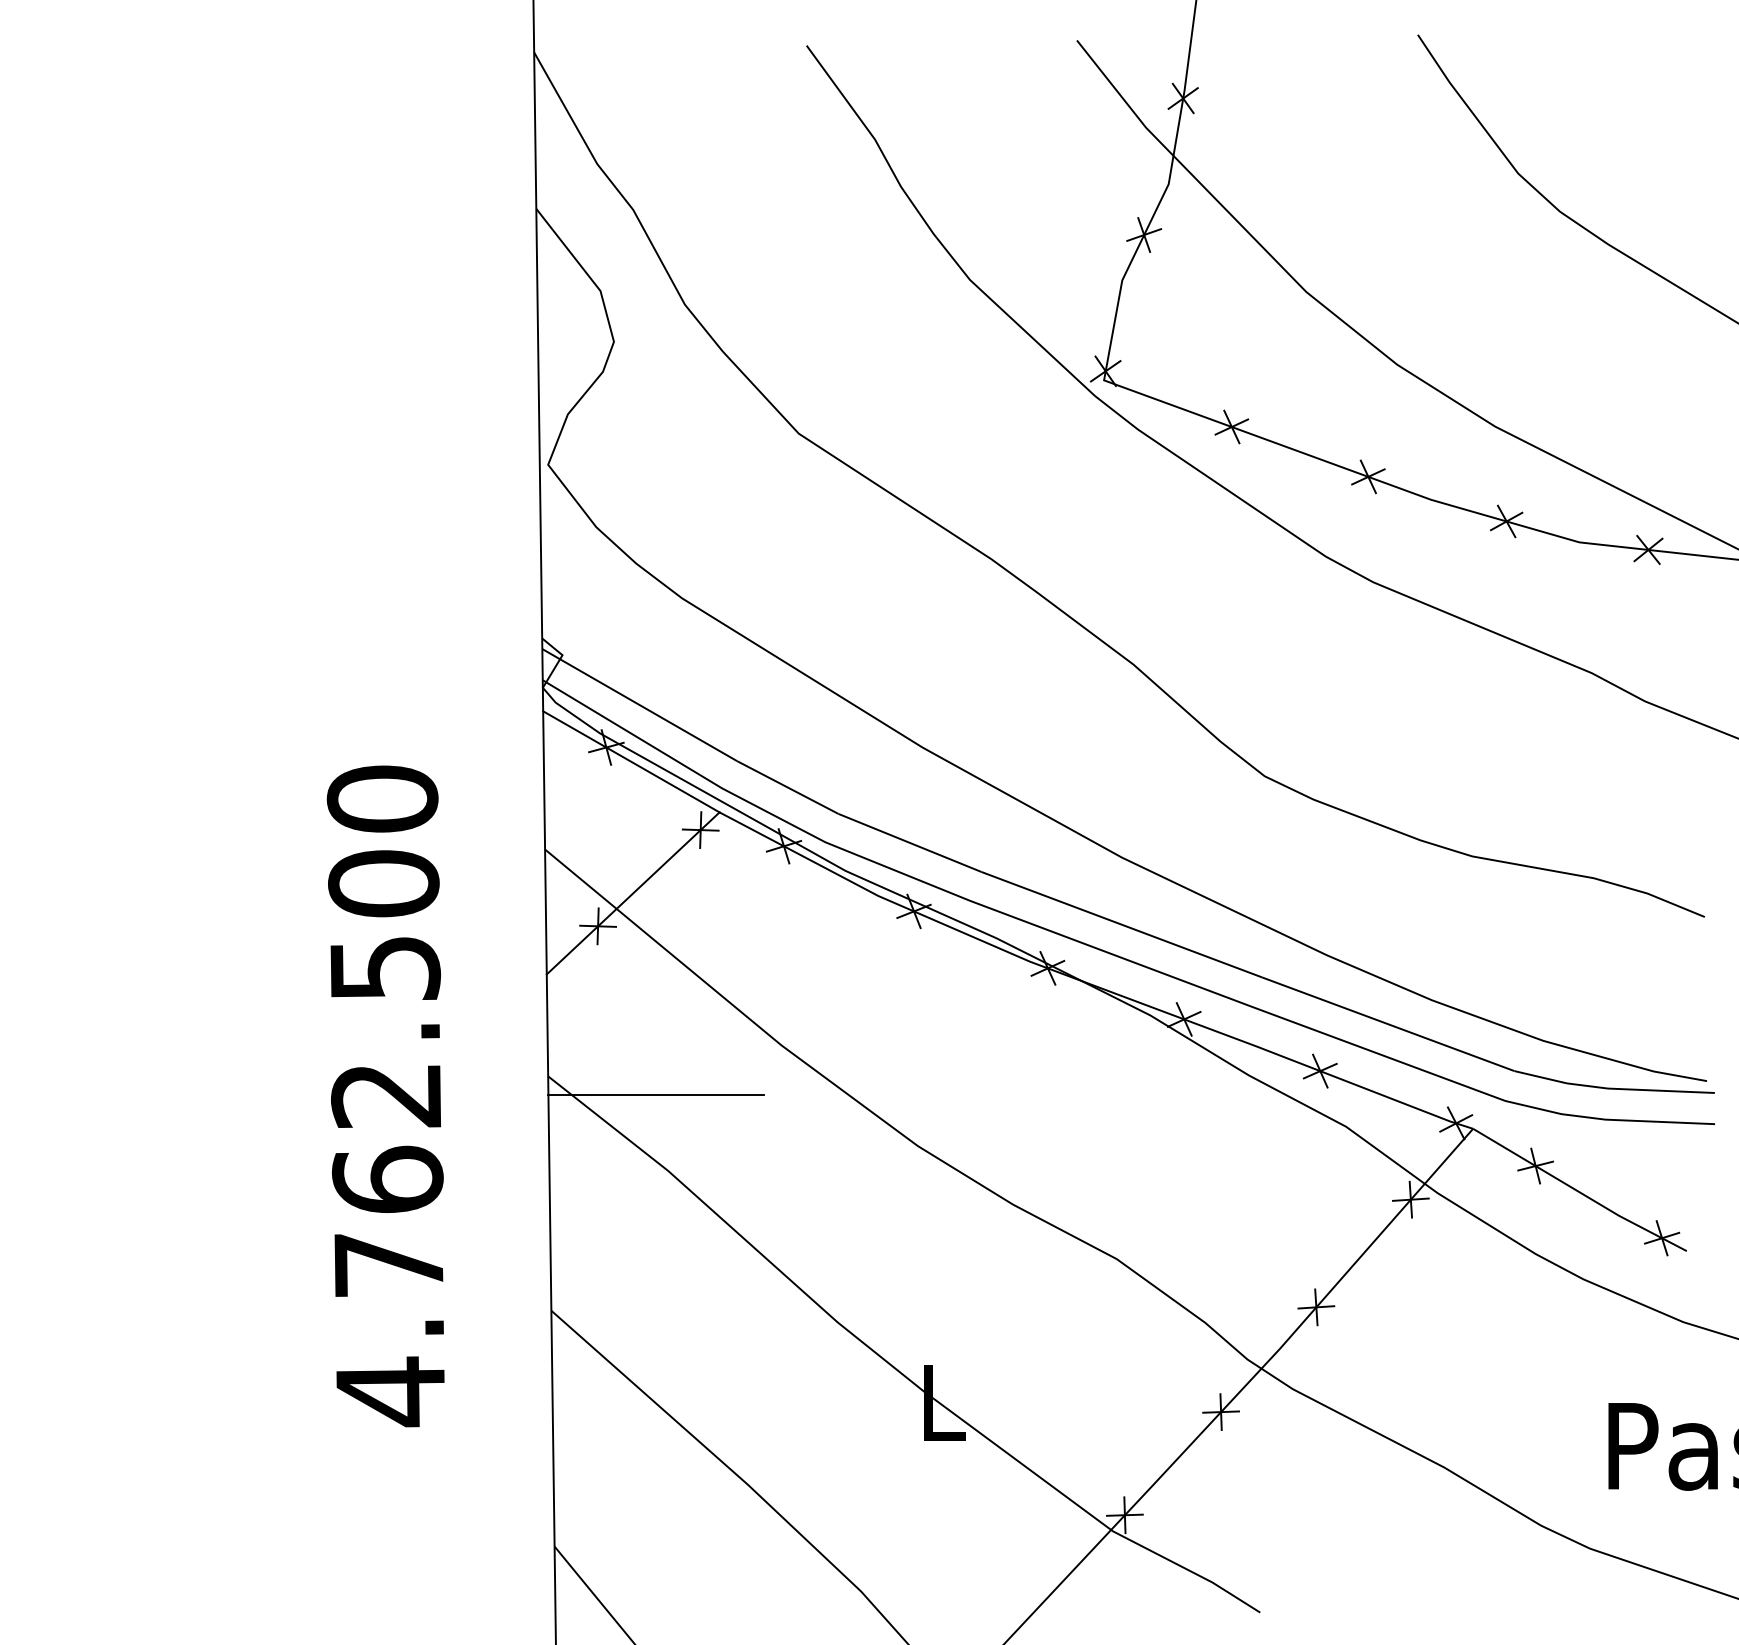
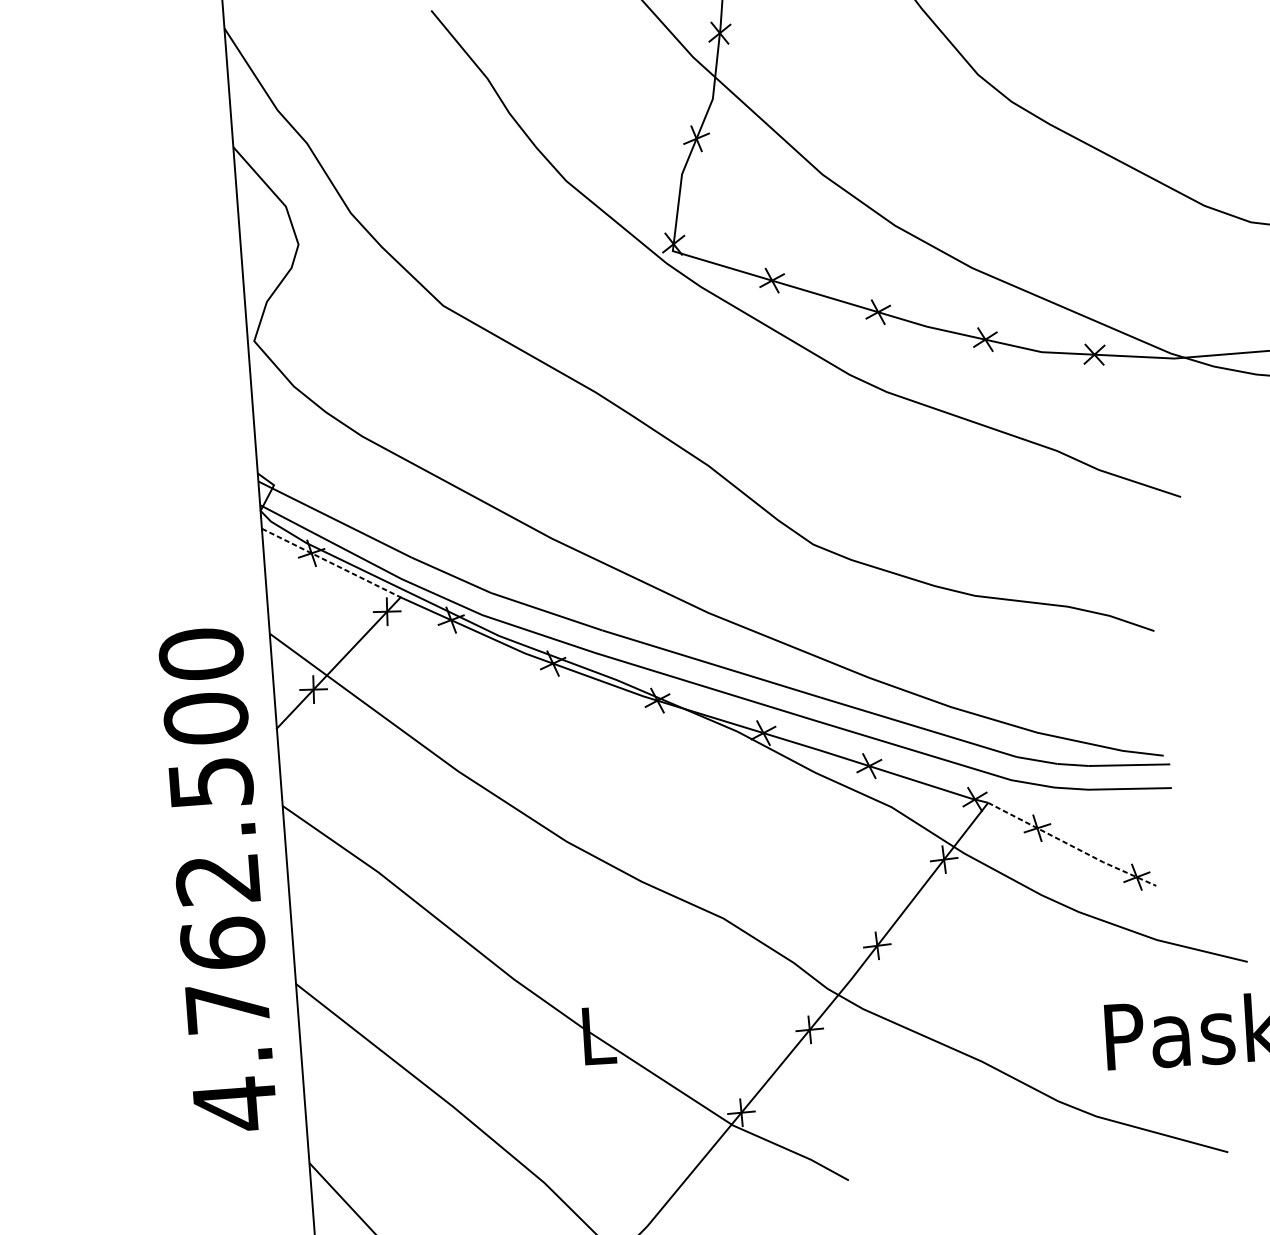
line: (631, 761) -> (331, 562), solid -> dashed
line: (656, 1094) -> (365, 814), removed
text: (385, 1096) -> (217, 880), moved
line: (1579, 1192) -> (1071, 846), solid -> dashed

